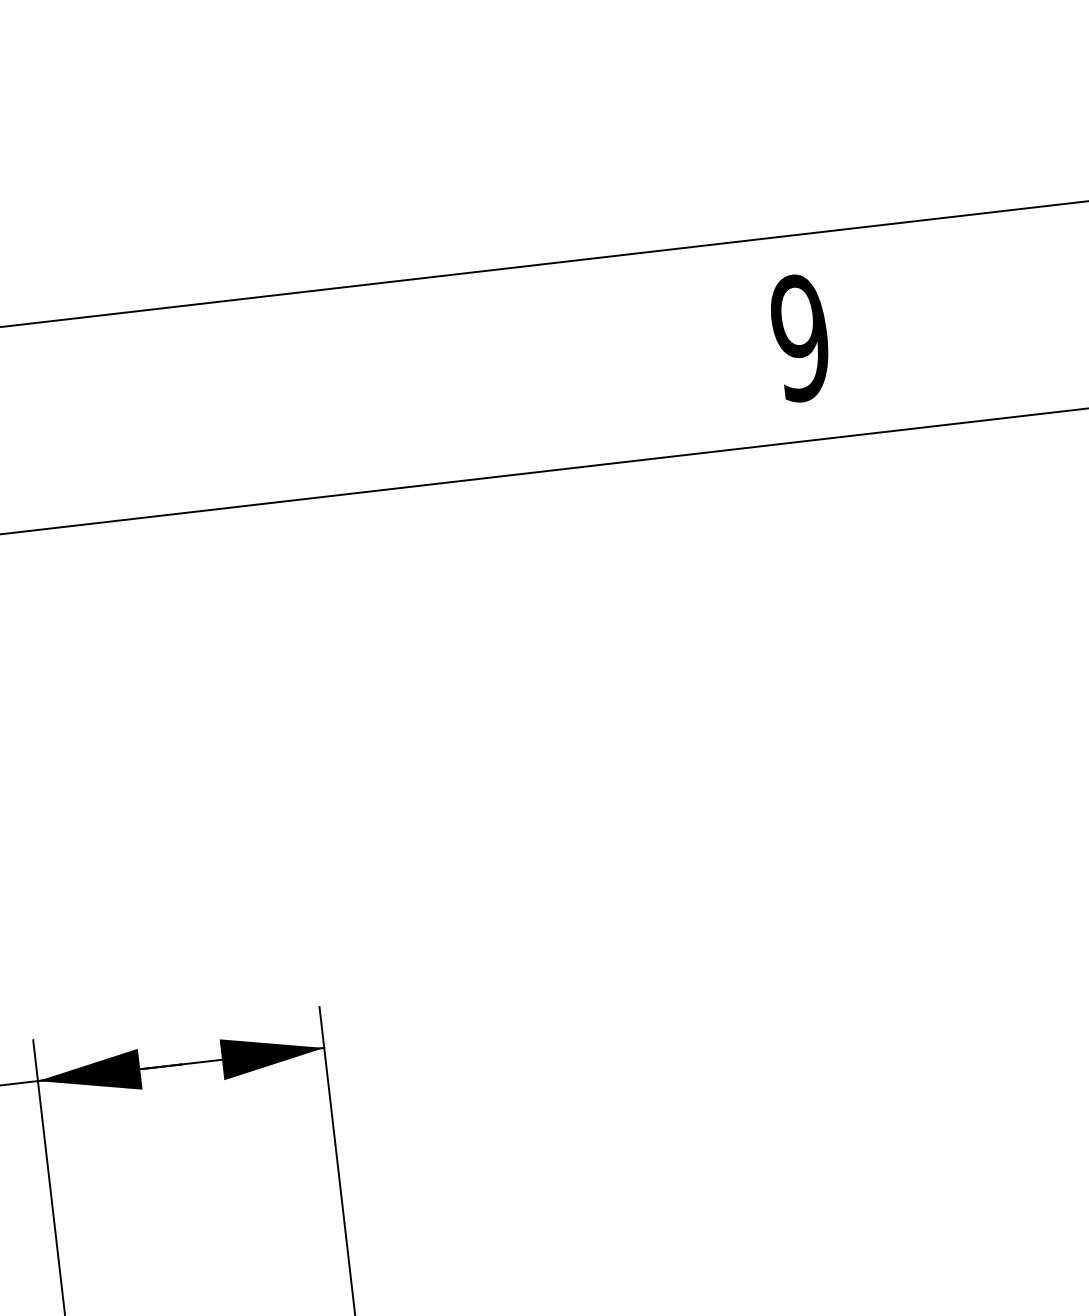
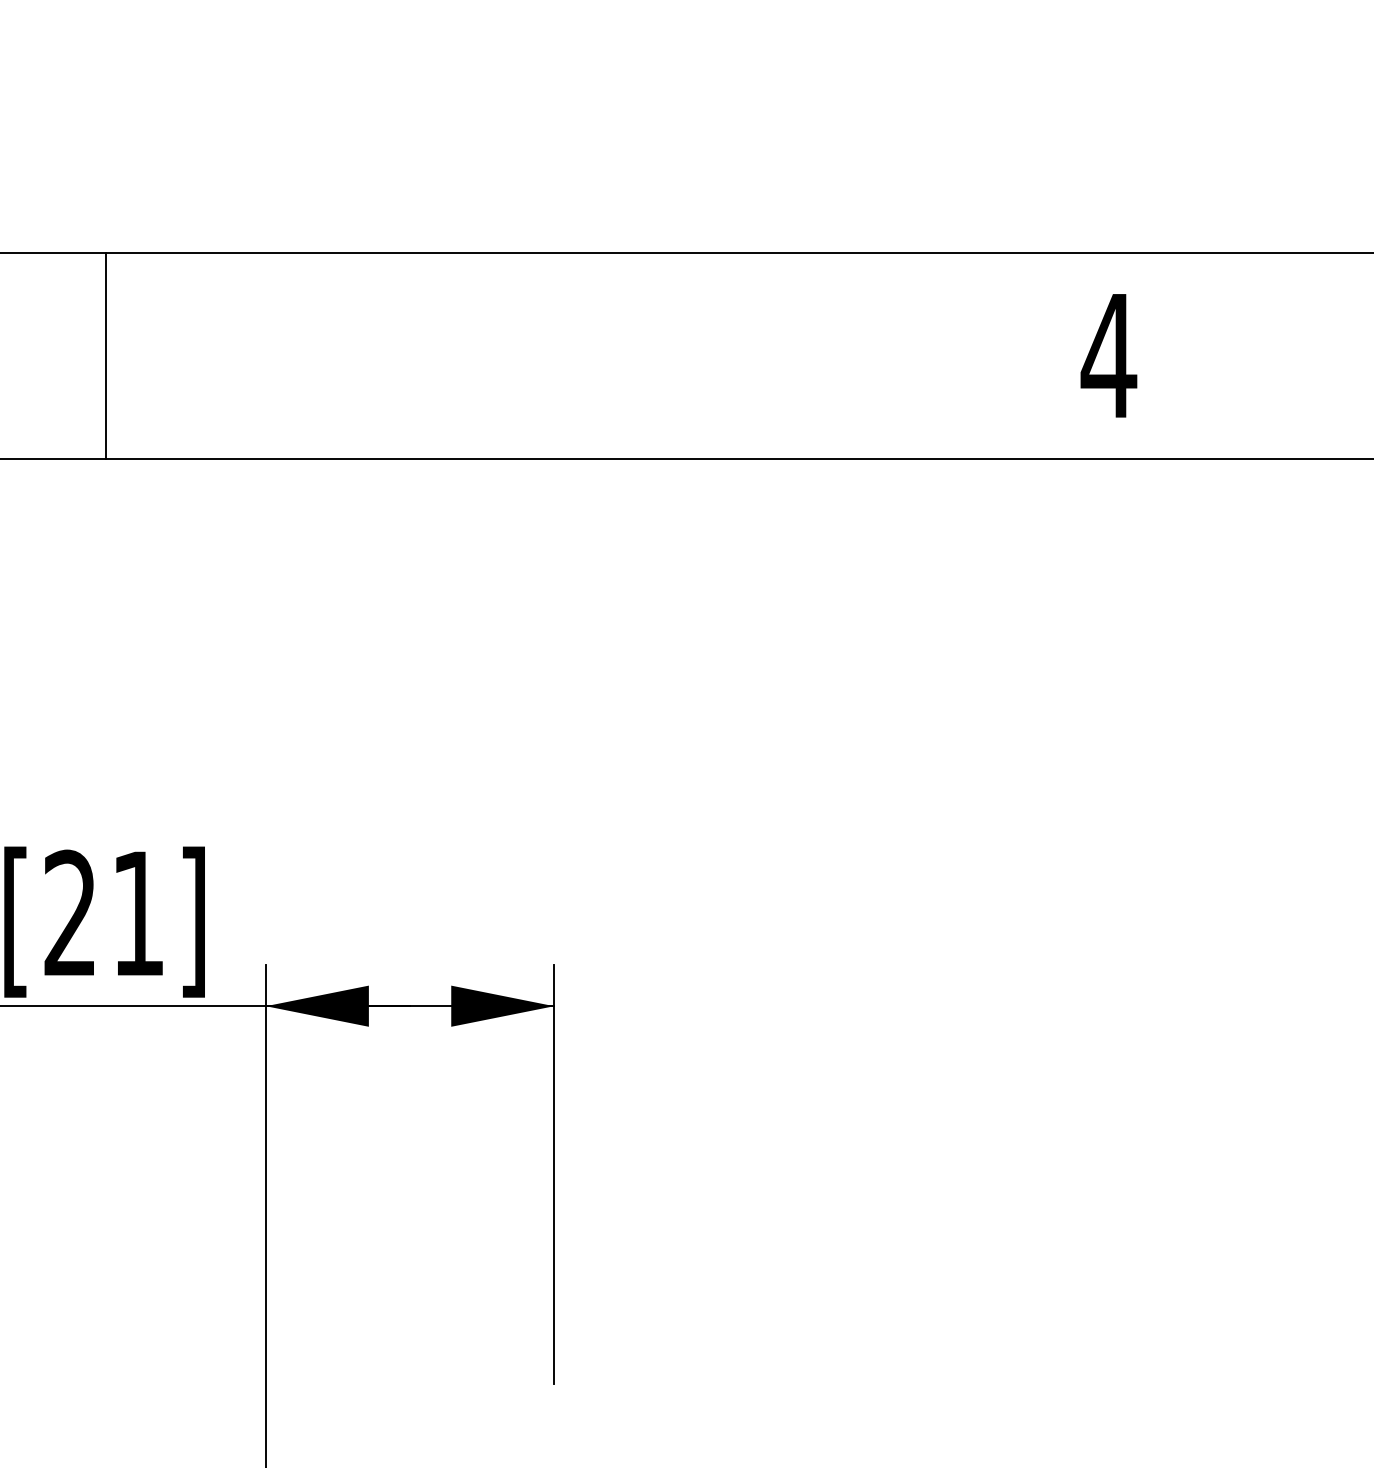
text: (800, 337) -> (1108, 355), 9 -> 4

